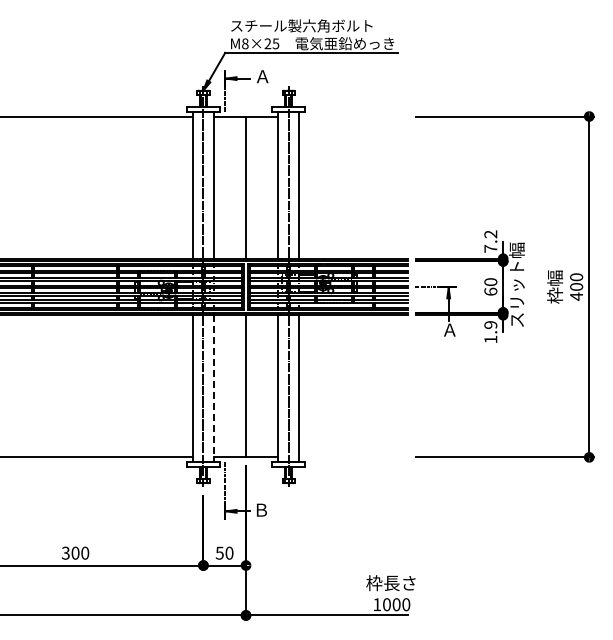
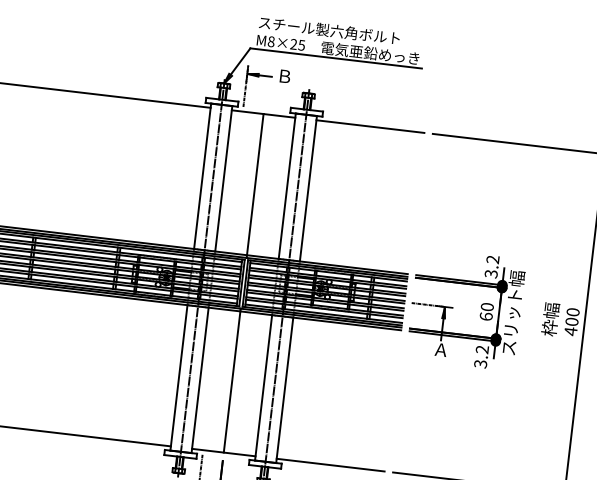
text: (262, 76) -> (284, 76), Ａ -> Ｂ
line: (353, 116) -> (370, 126), added
text: (490, 248) -> (490, 273), 7.2 -> 3.2
text: (490, 332) -> (481, 357), 1.9 -> 3.2
line: (214, 388) -> (200, 380), dashed -> solid
line: (353, 457) -> (330, 465), added

